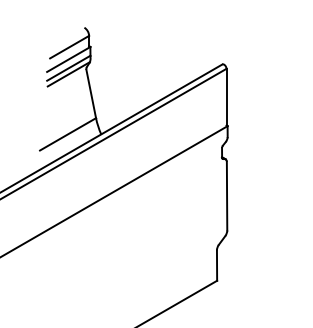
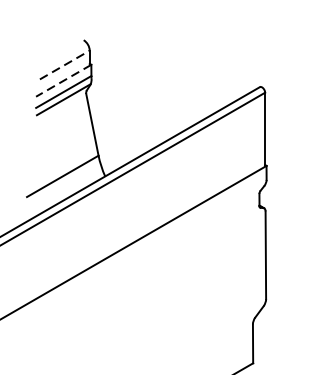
line: (69, 47) -> (64, 65), solid -> dashed
line: (68, 59) -> (63, 80), solid -> dashed

